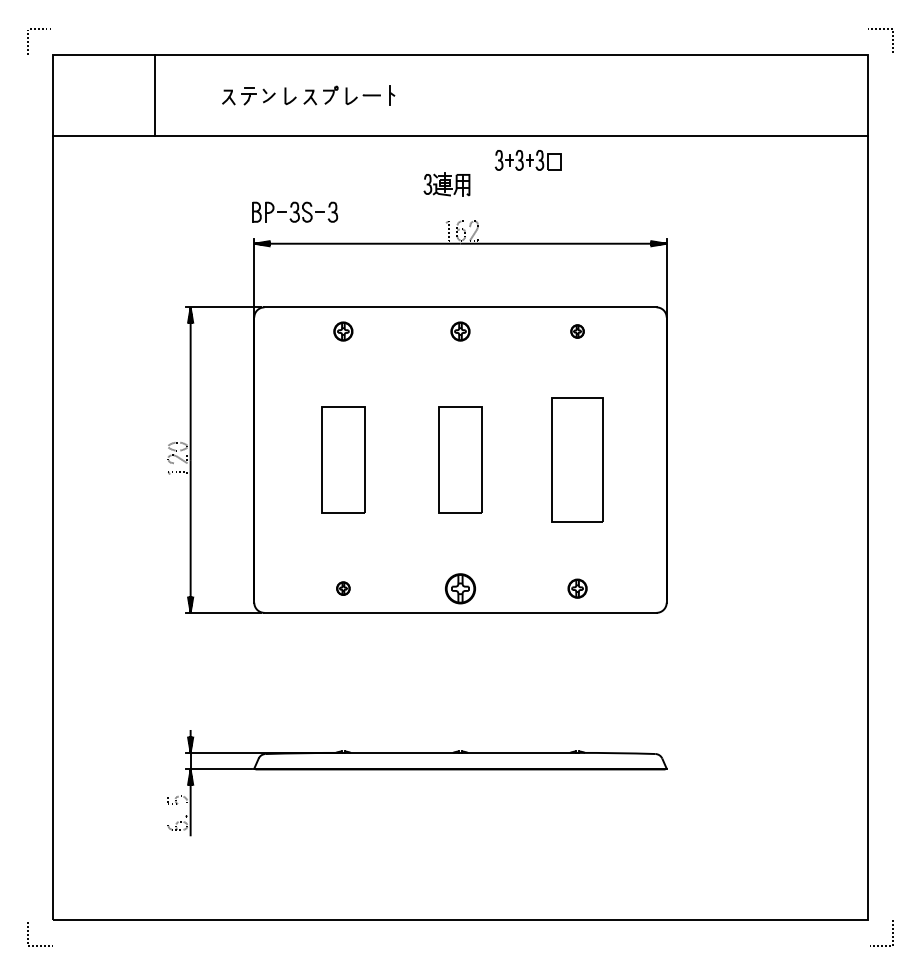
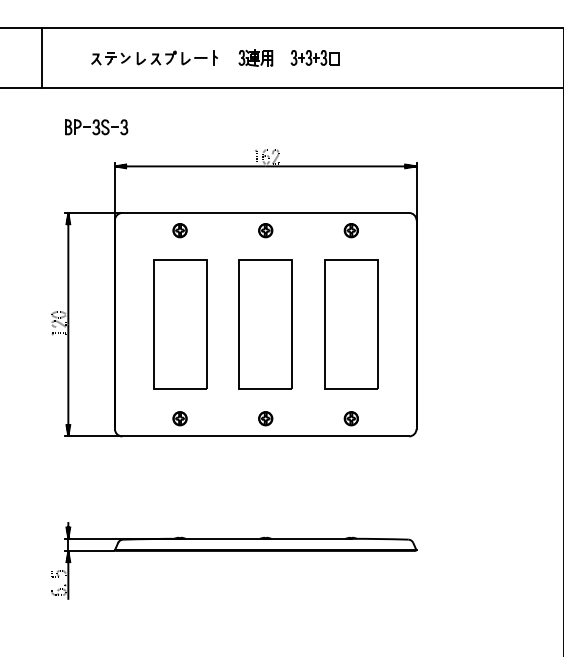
part: (527, 160) -> (314, 57), moved
part: (446, 184) -> (255, 57), moved
part: (294, 211) -> (96, 126), moved
part: (577, 331) -> (351, 230), size x1.43
part: (343, 459) -> (180, 324), size x1.67
part: (460, 459) -> (265, 324), size x1.67
part: (577, 459) -> (351, 324), size x1.43
part: (343, 588) -> (180, 418), size x1.43
part: (460, 588) -> (265, 418), size x0.62

